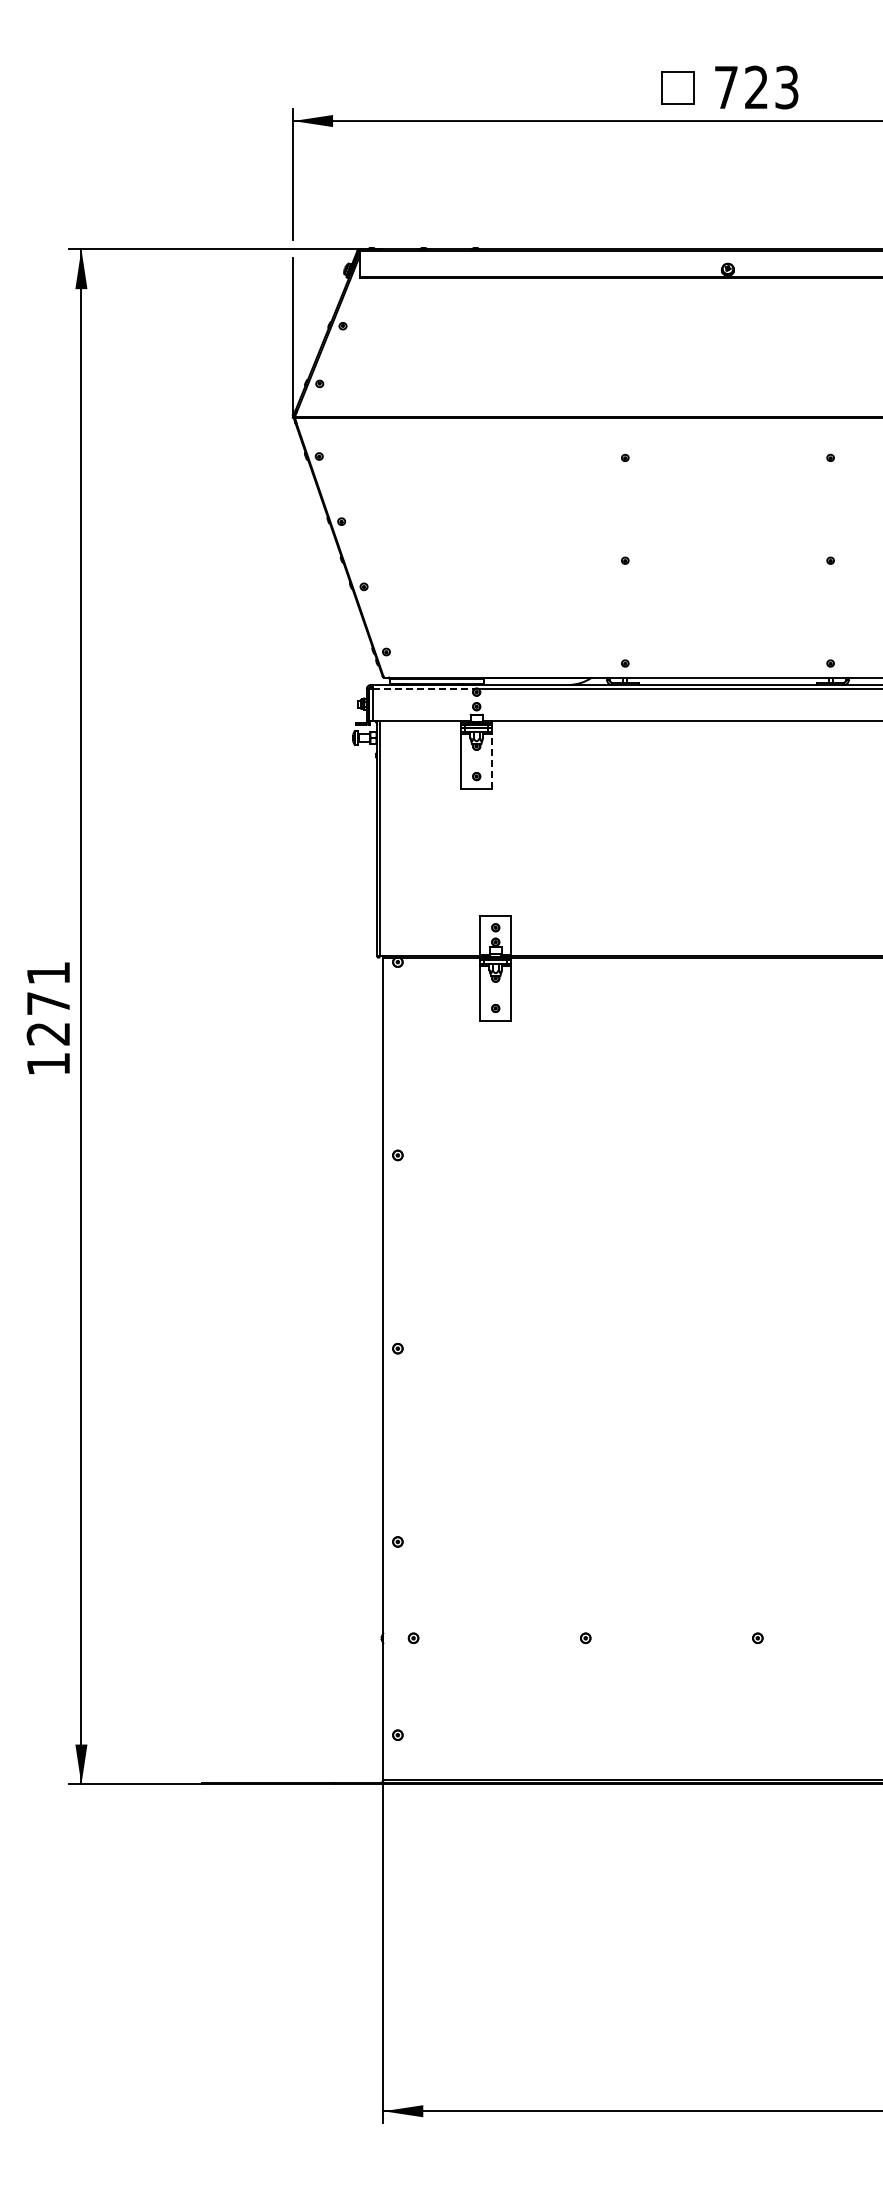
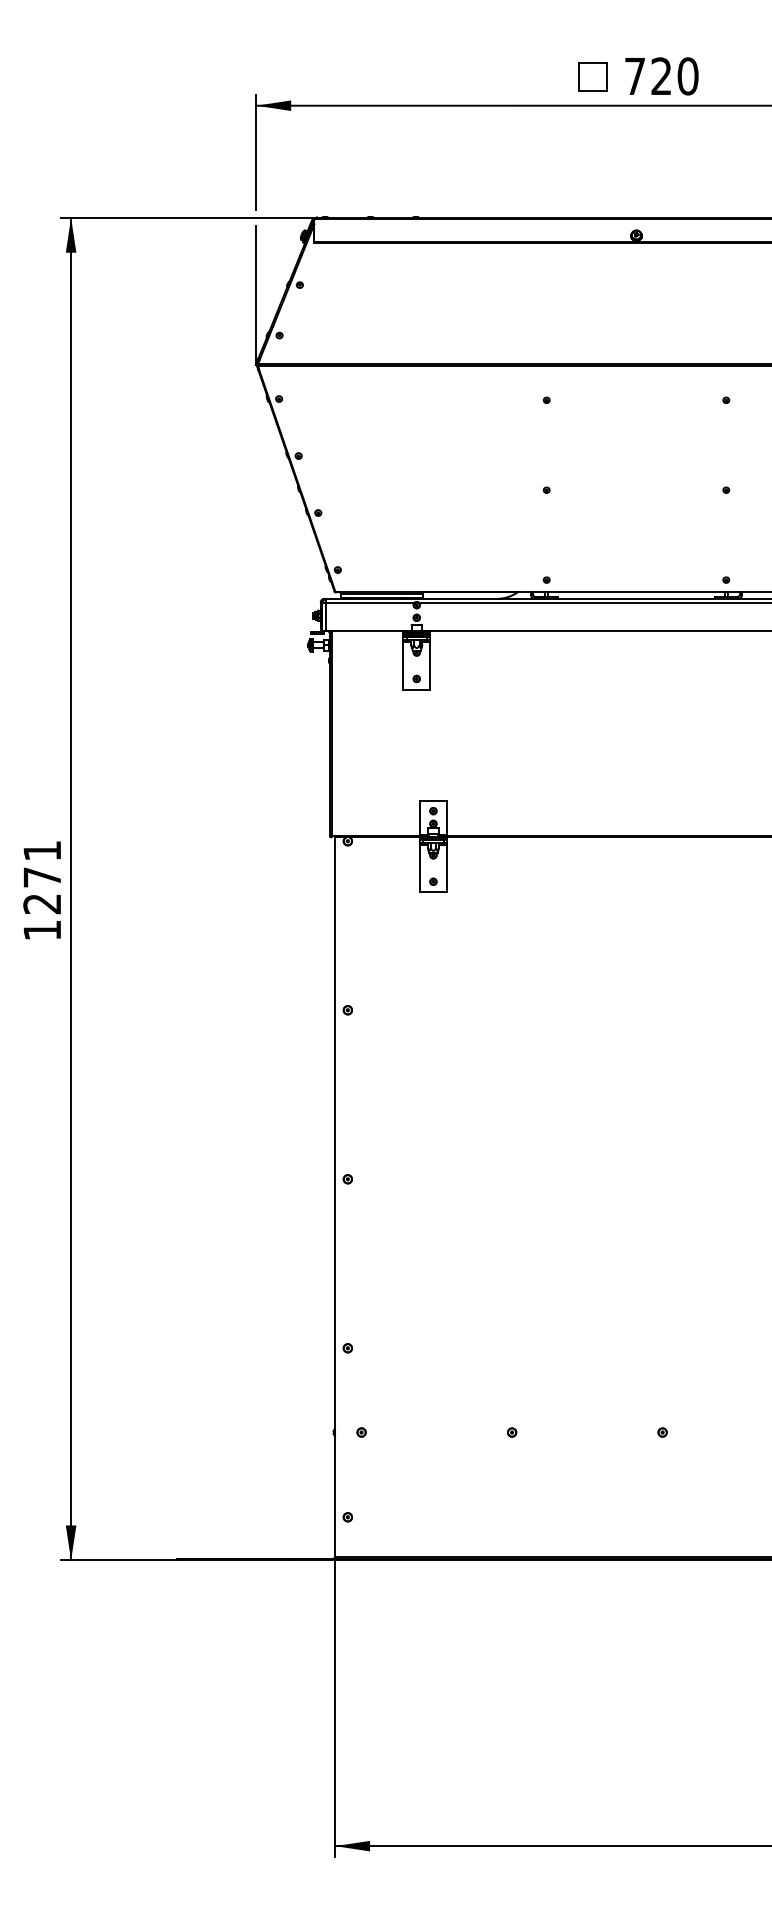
text: (786, 87) -> (687, 76), 723 -> 720
line: (423, 689) -> (370, 602), dashed -> solid
line: (492, 760) -> (430, 664), dashed -> solid

